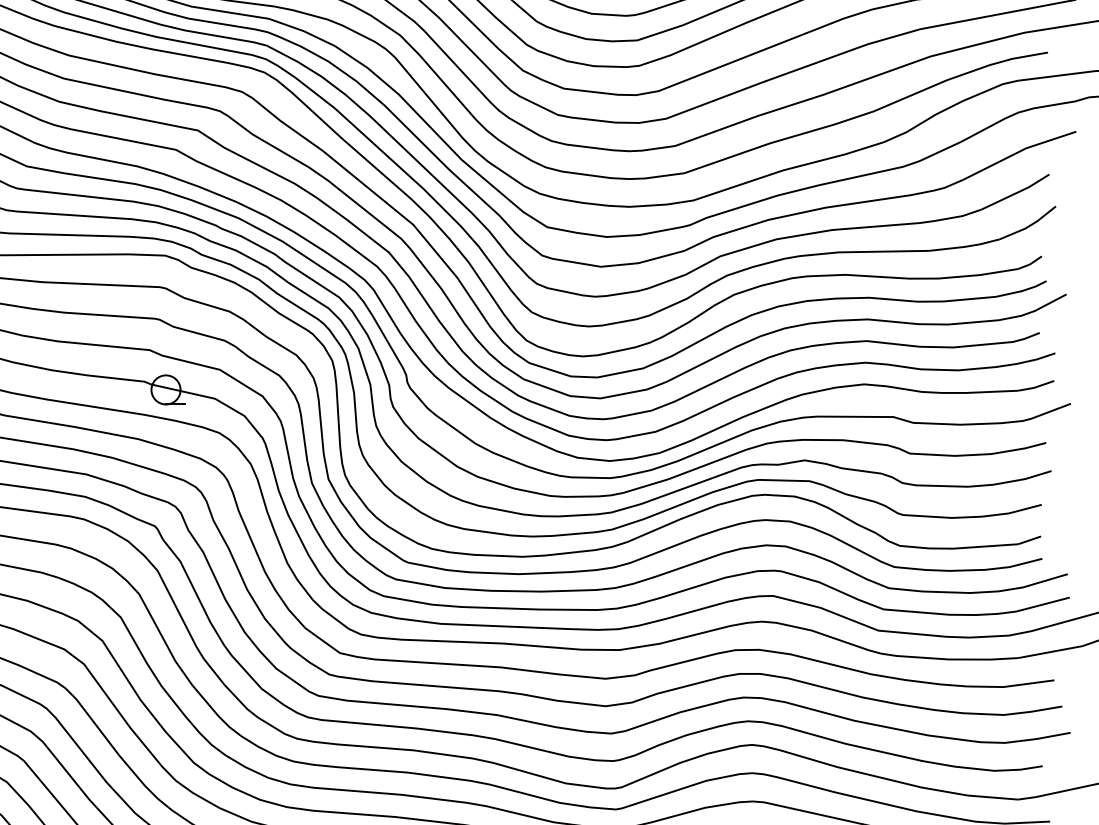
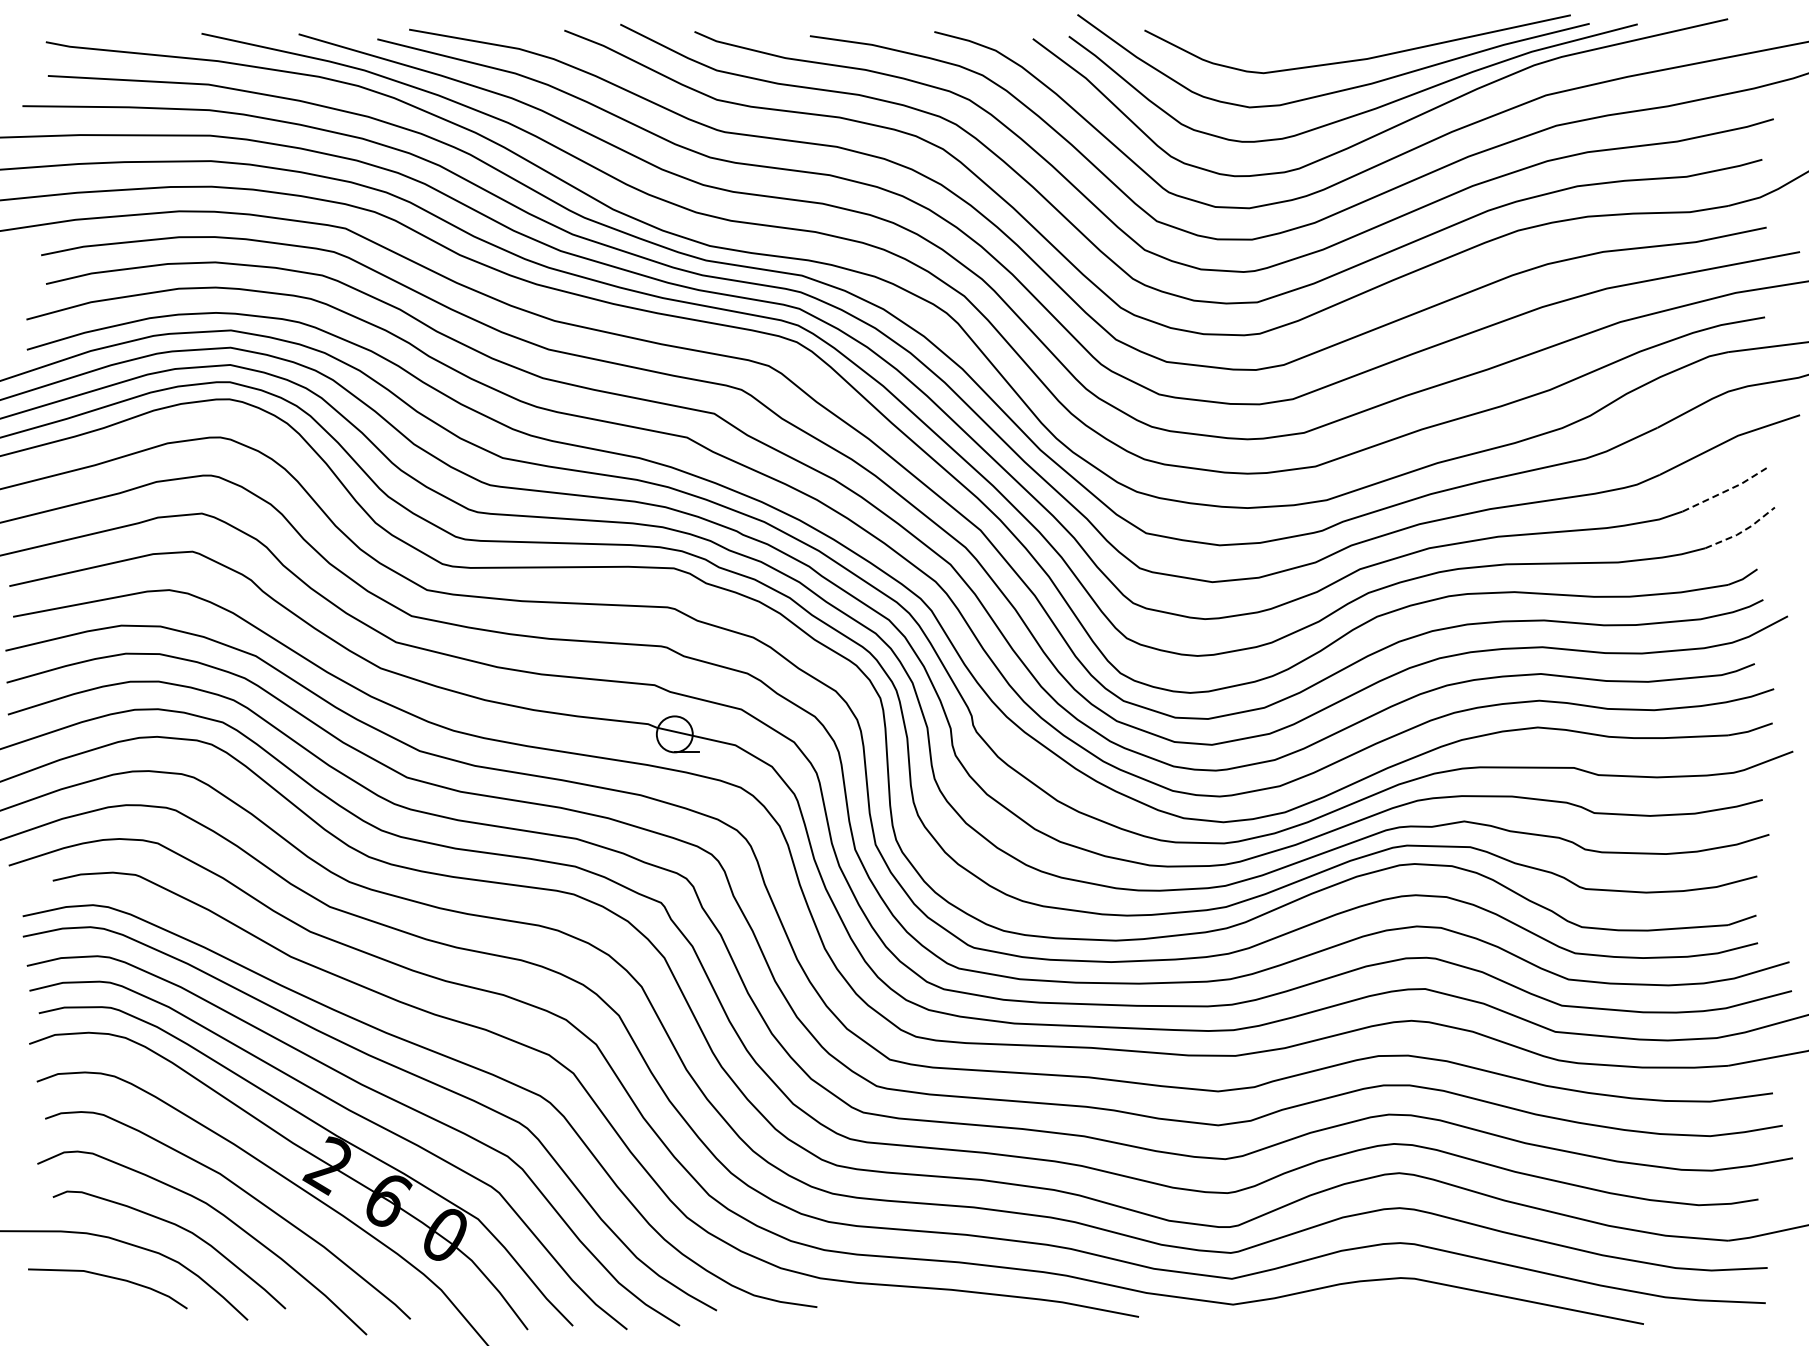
line: (1016, 192) -> (1726, 490), solid -> dashed
line: (1029, 225) -> (1742, 531), solid -> dashed

